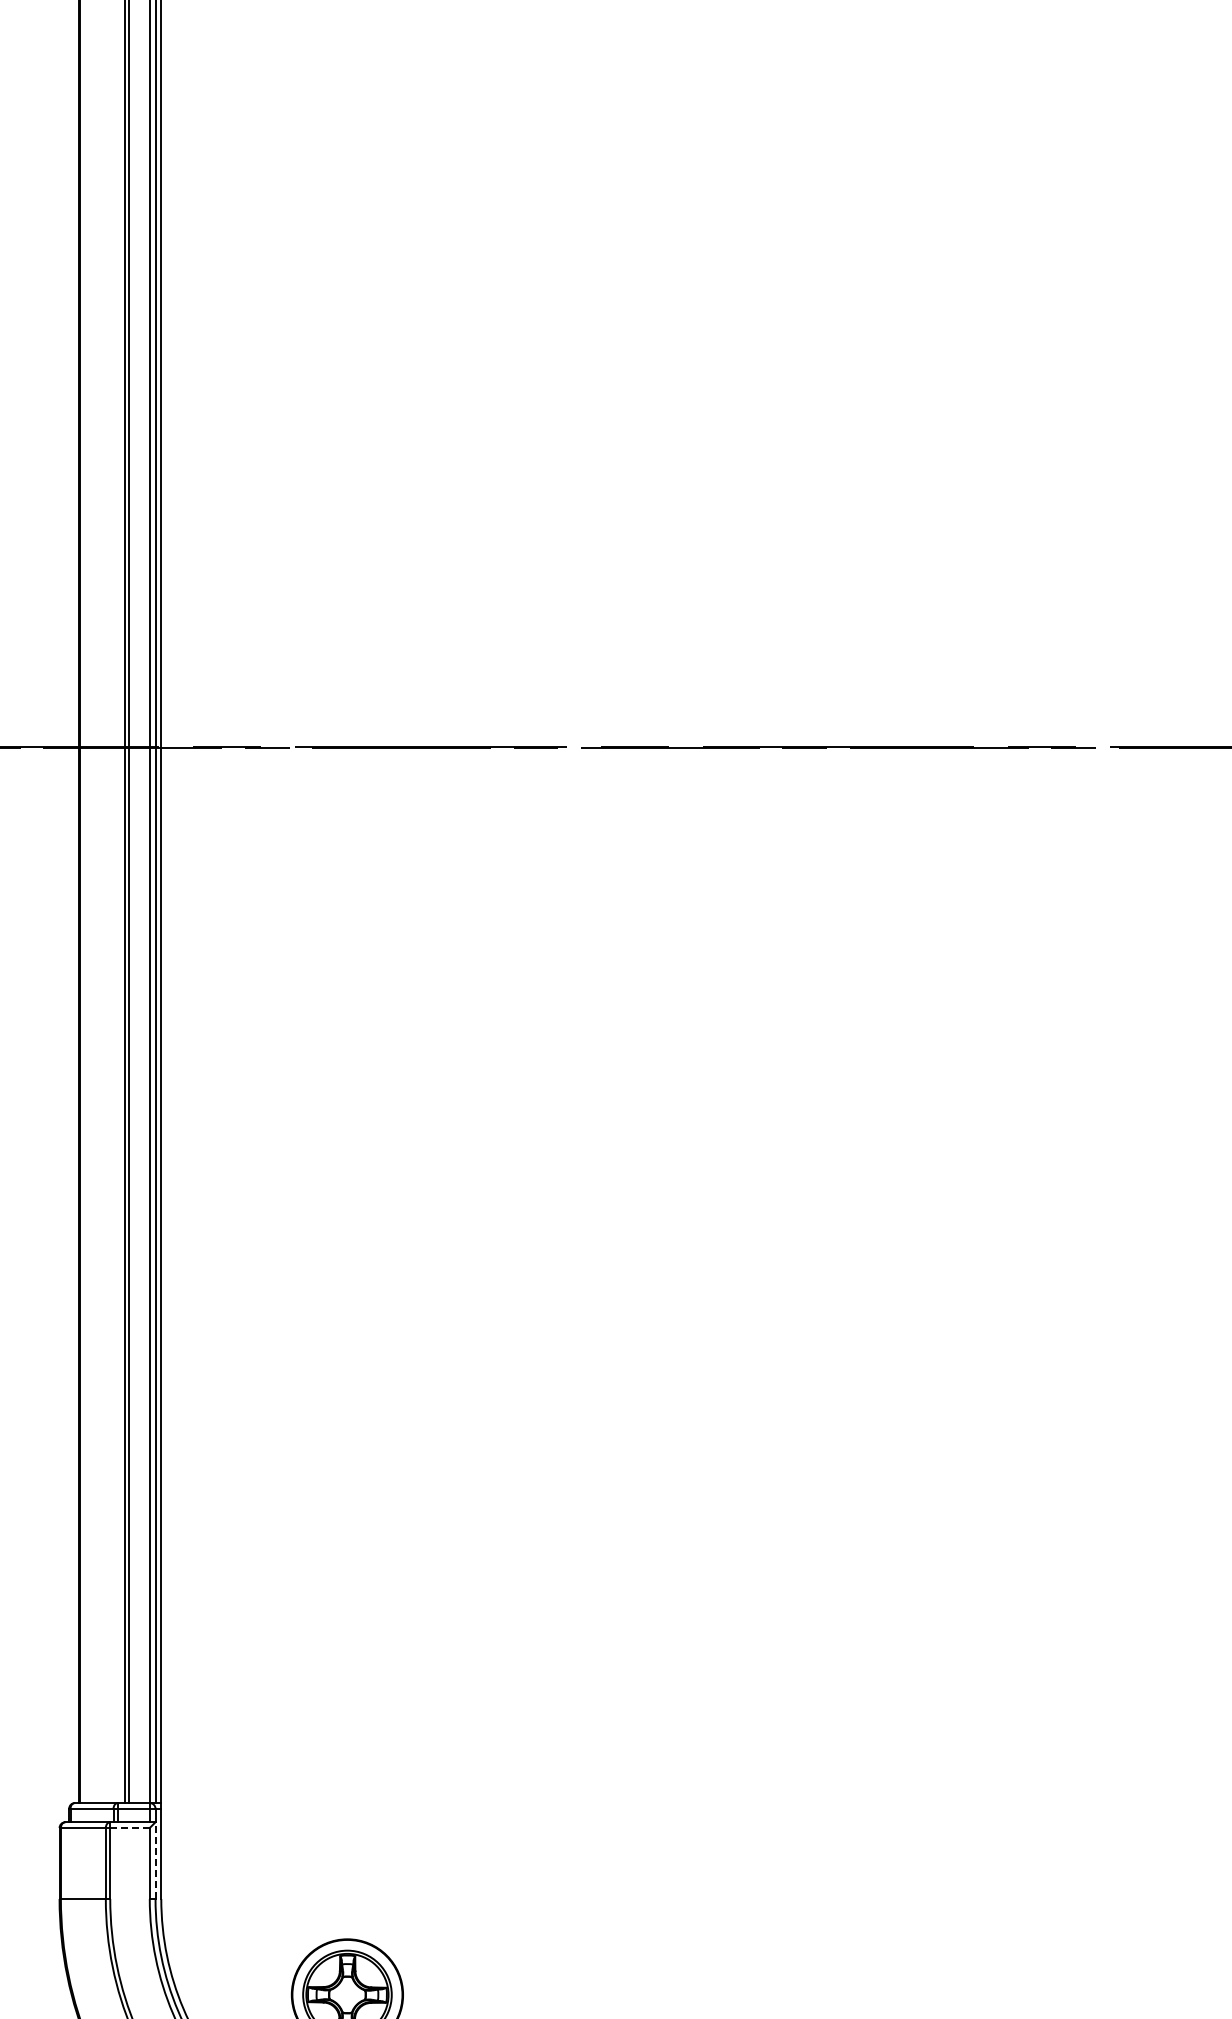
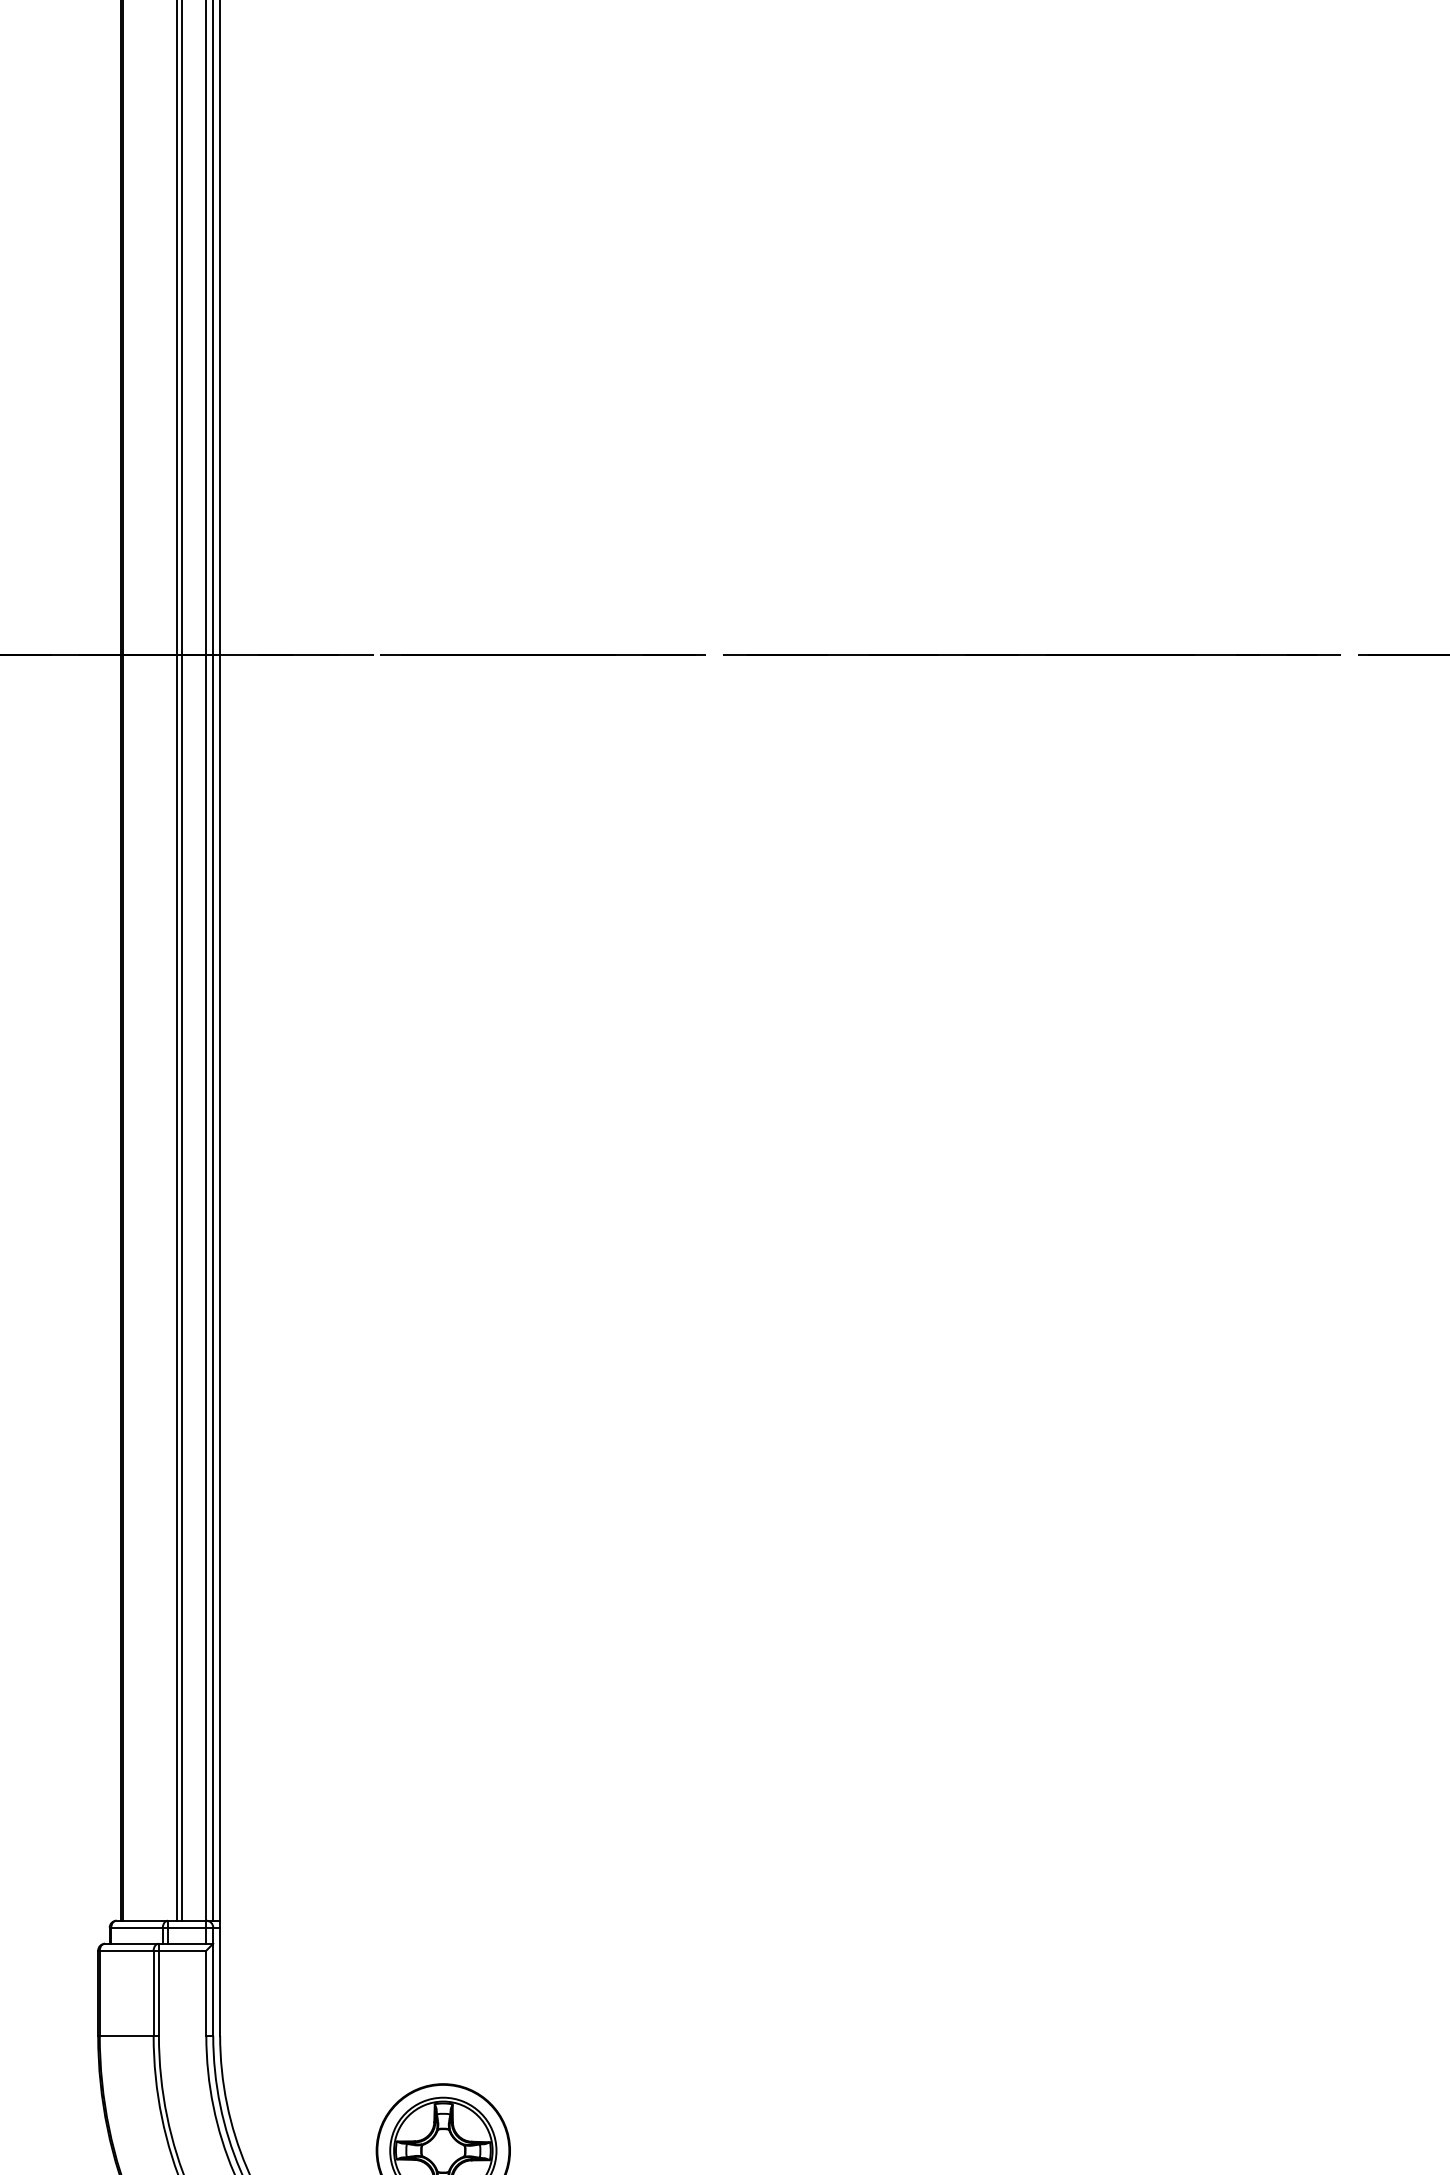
line: (130, 1828) -> (183, 1951), dashed -> solid
line: (155, 1860) -> (213, 1989), dashed -> solid

